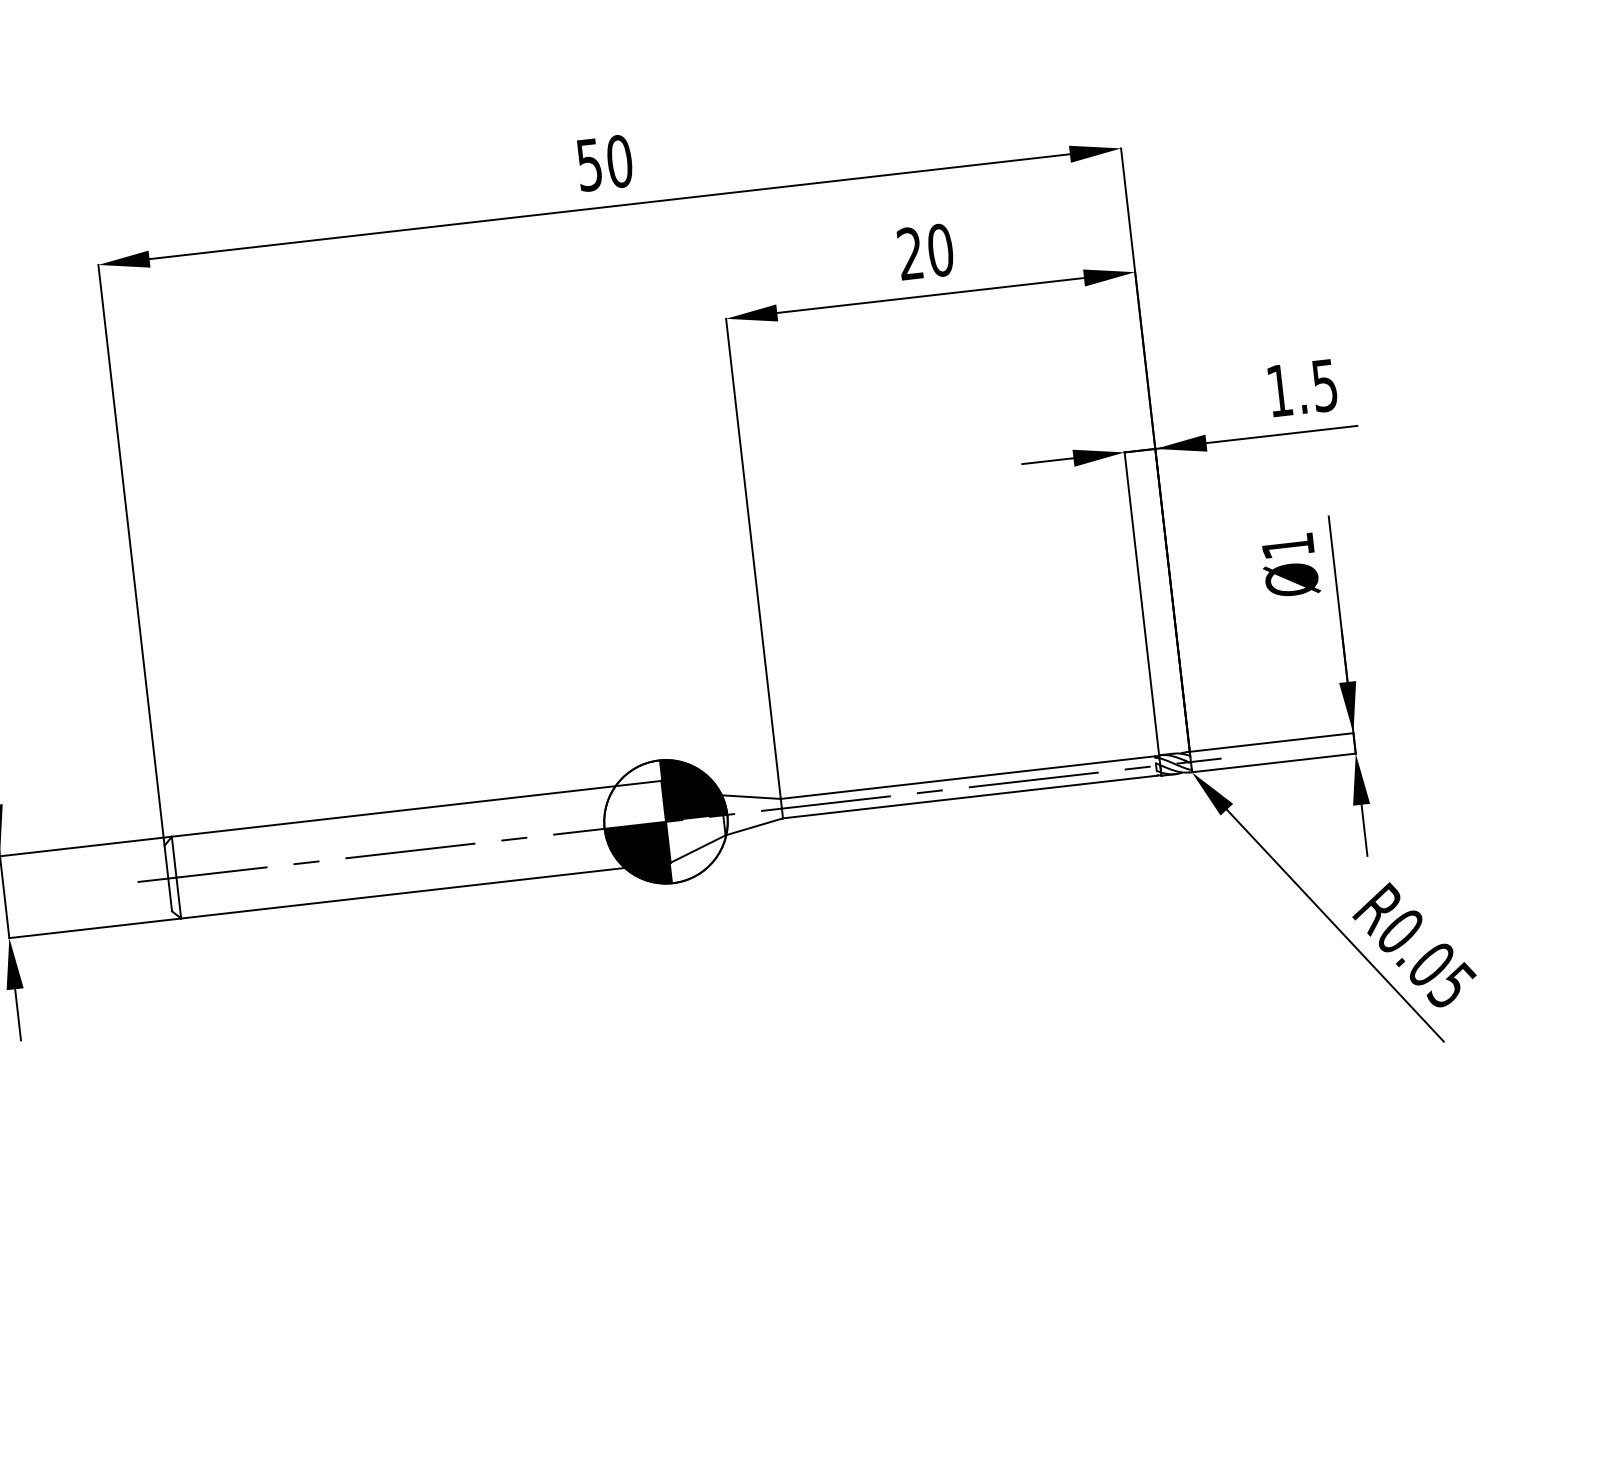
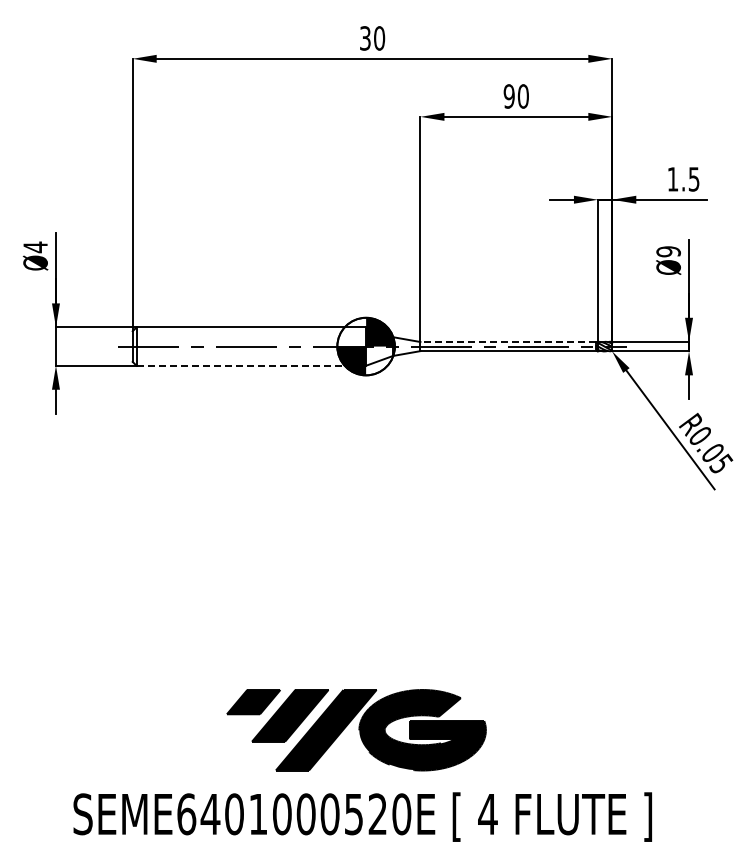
text: (589, 162) -> (365, 37), 50 -> 30
text: (908, 253) -> (508, 96), 20 -> 90
text: (1287, 545) -> (668, 251), Ø1 -> Ø9
line: (968, 778) -> (508, 342), solid -> dashed
line: (426, 890) -> (251, 365), solid -> dashed

